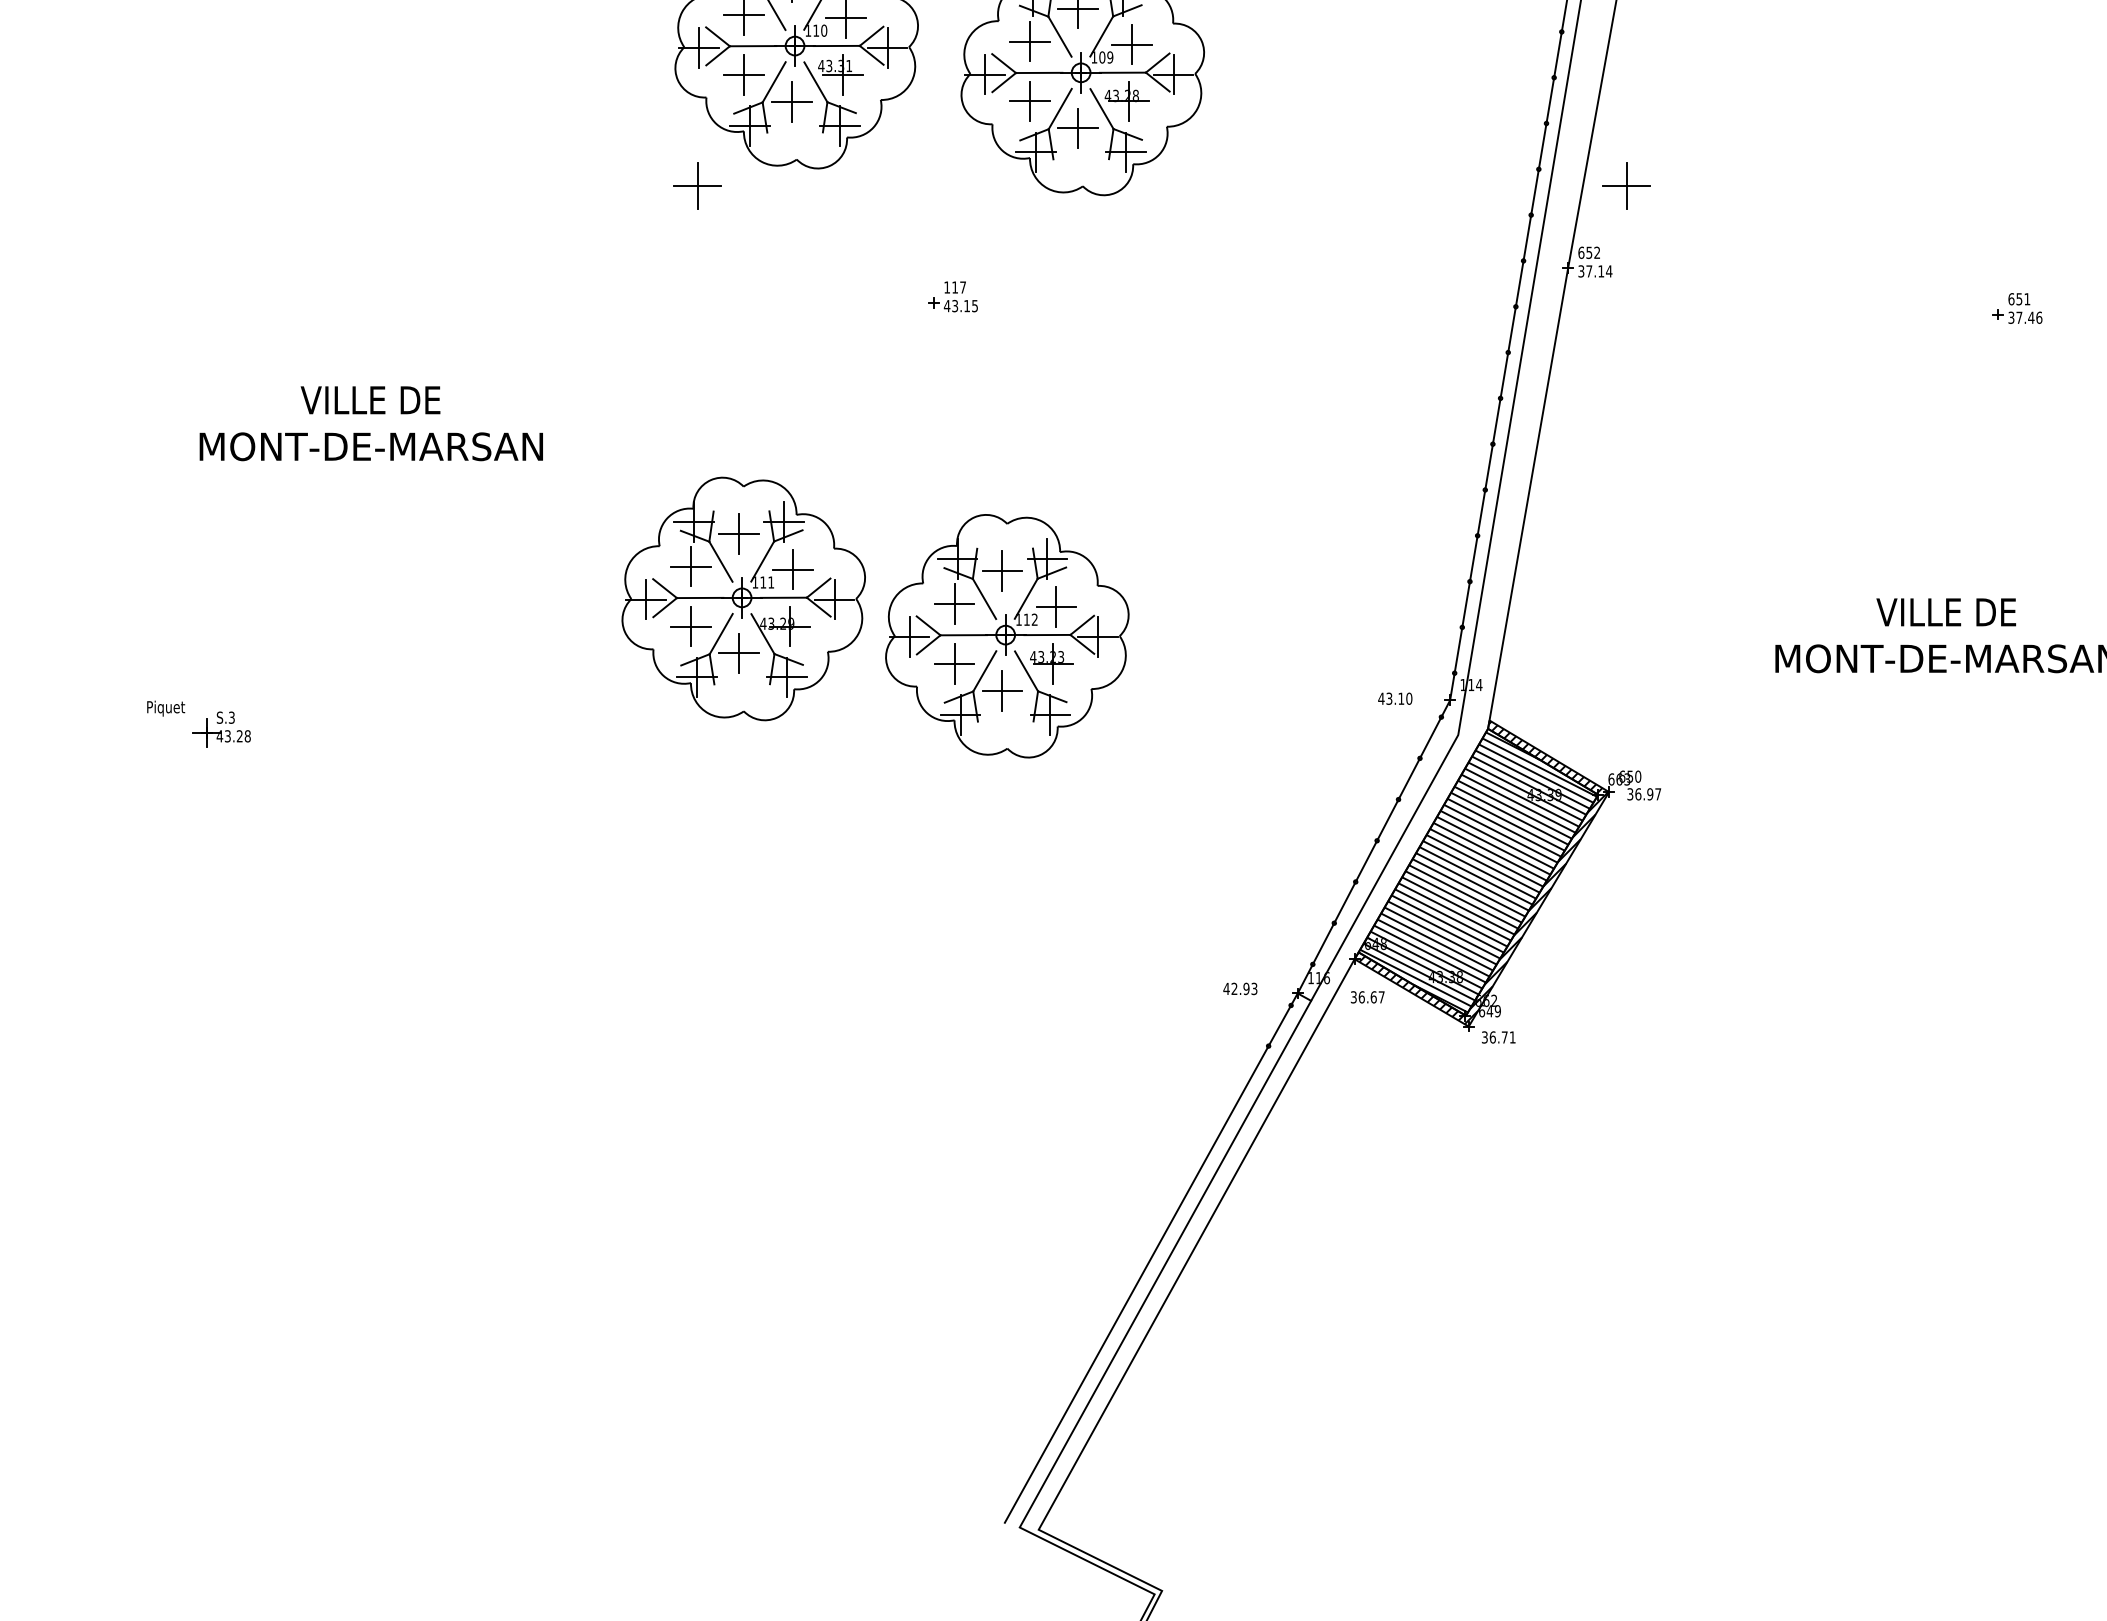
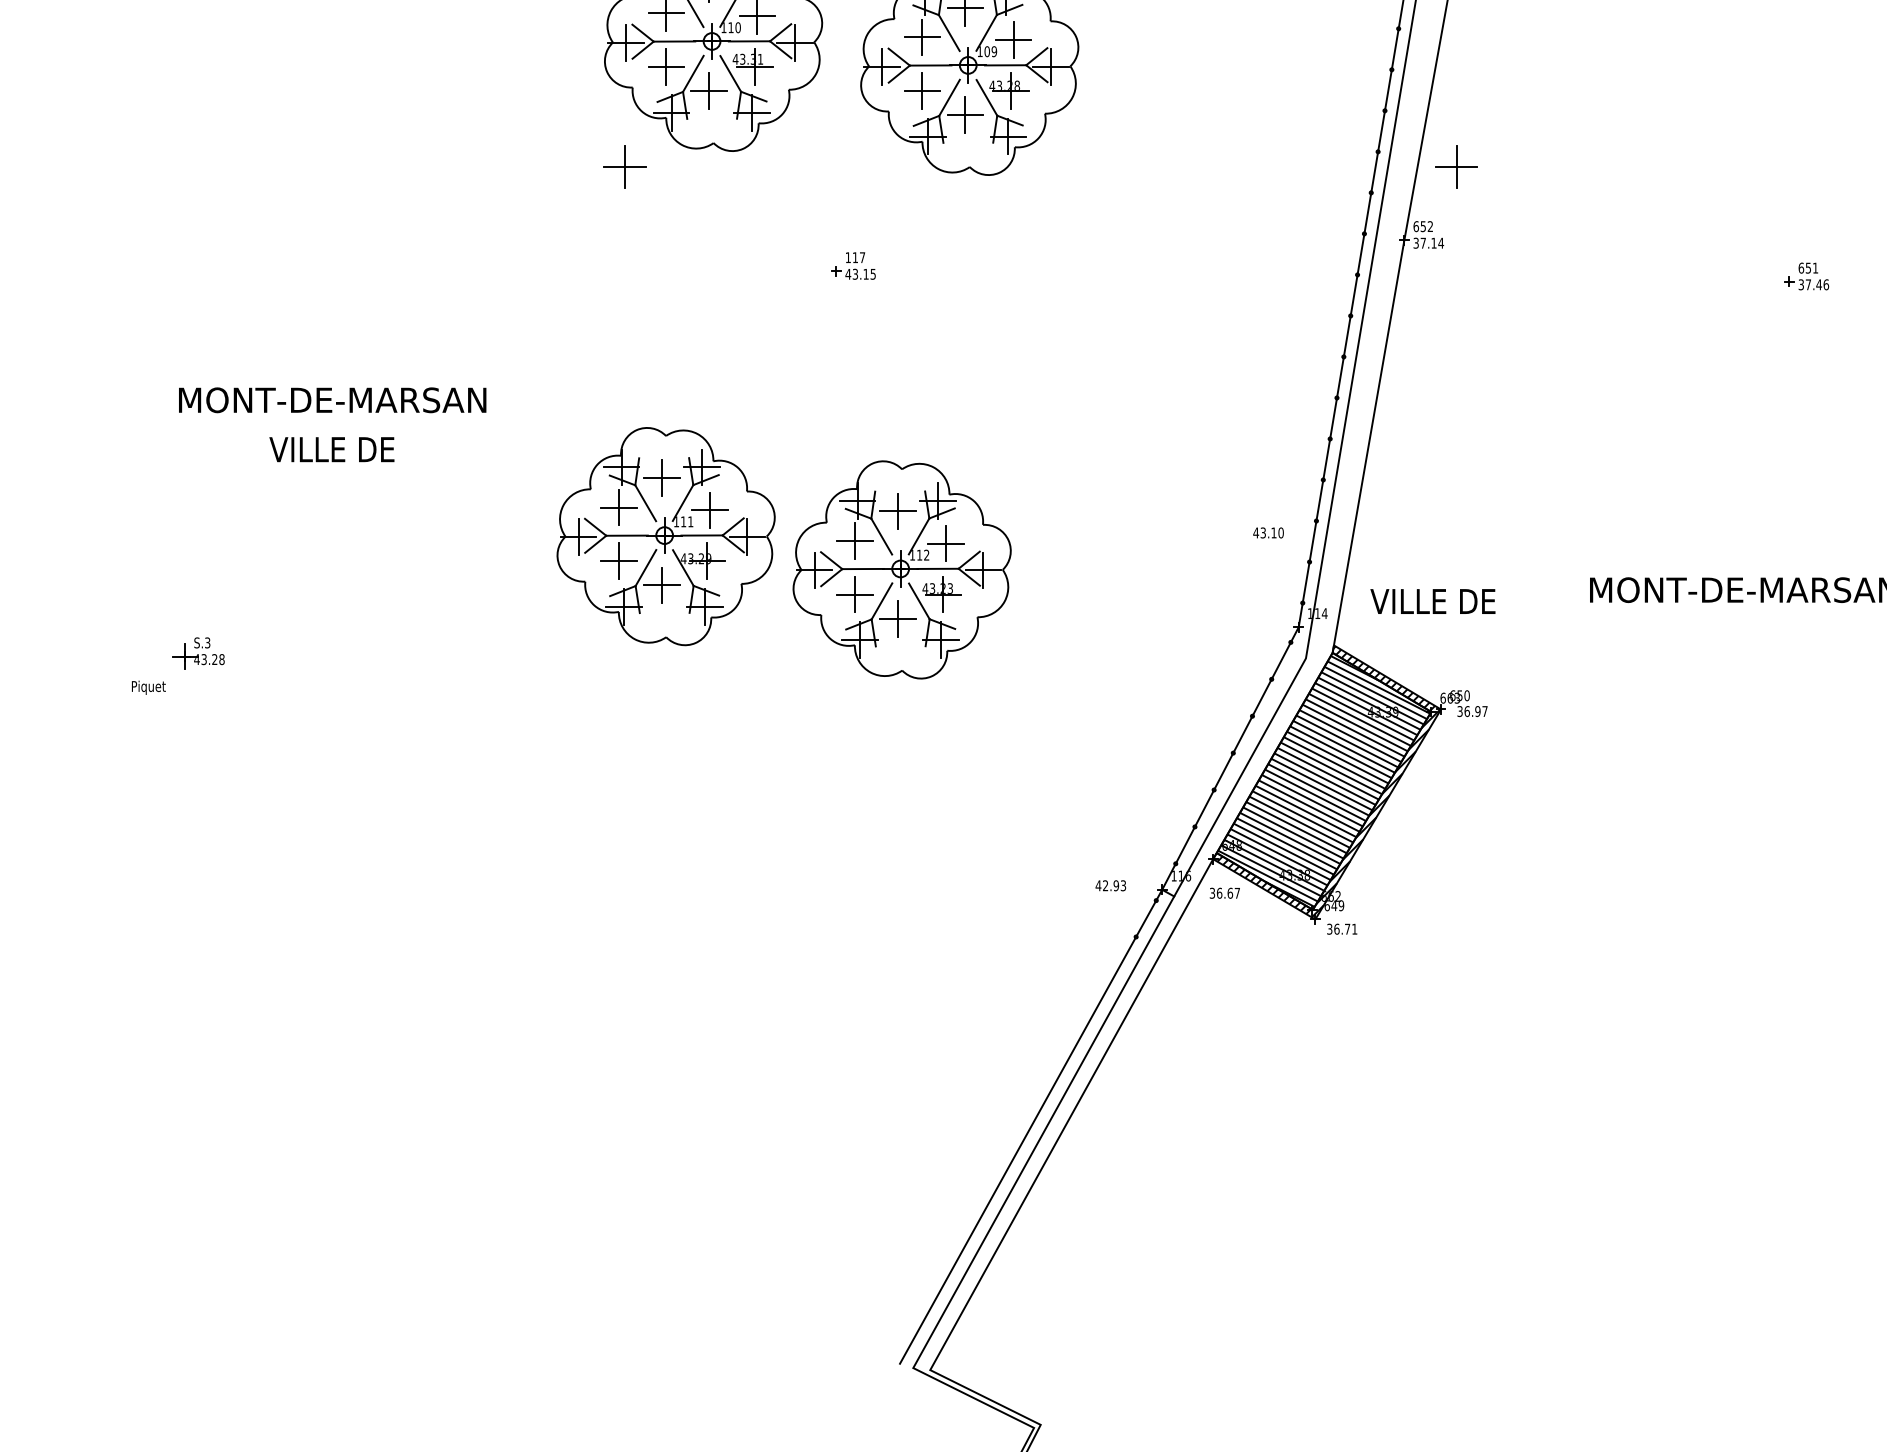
text: (370, 400) -> (331, 449), moved
text: (1945, 612) -> (1432, 601), moved
text: (1395, 698) -> (1268, 532), moved
text: (165, 708) -> (148, 687), moved

